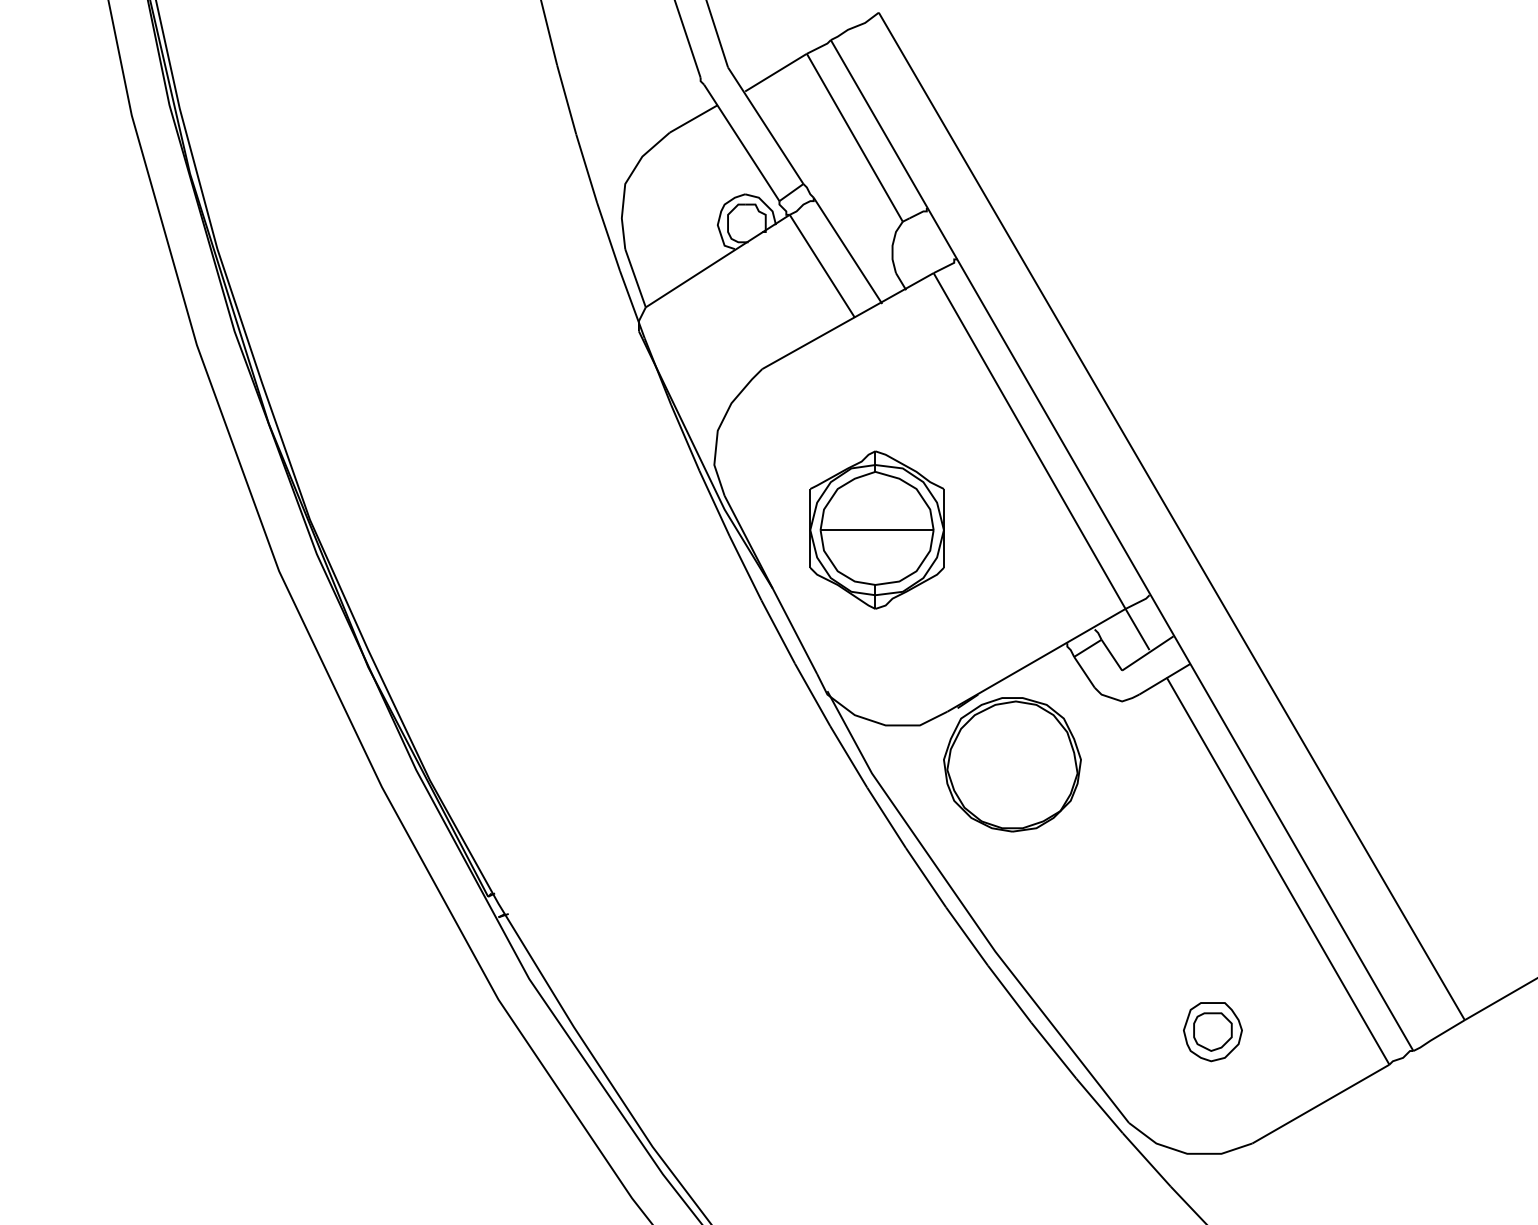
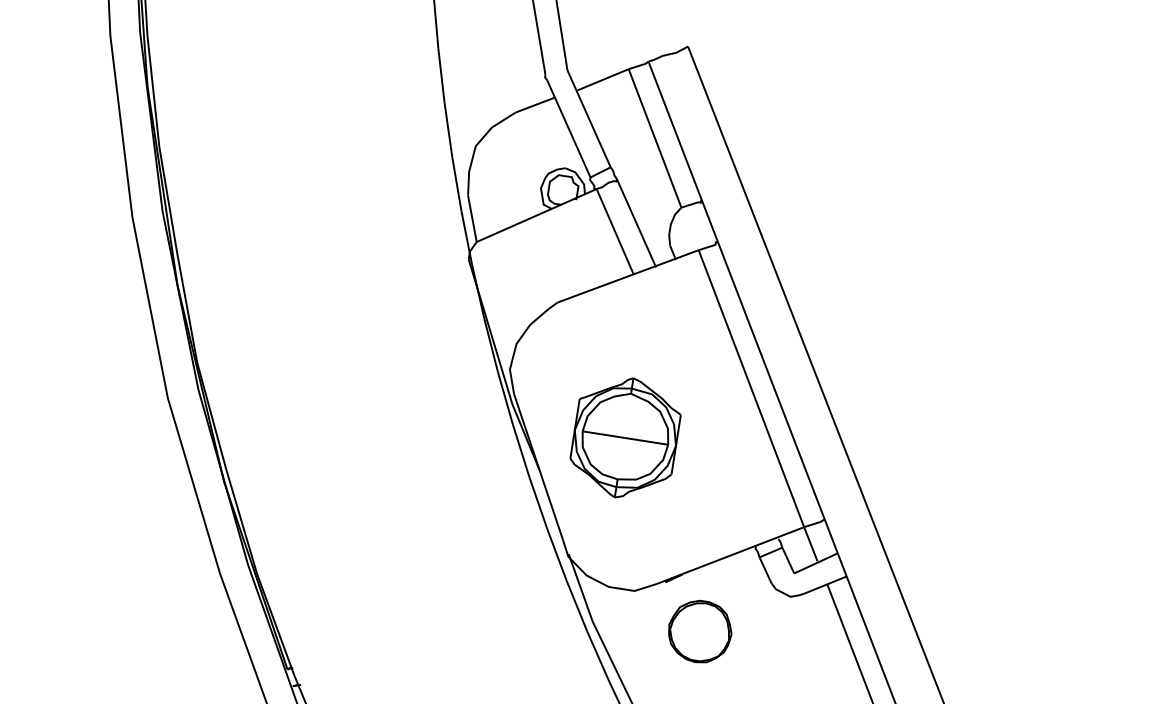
part: (1012, 764) -> (700, 631), size x0.6

